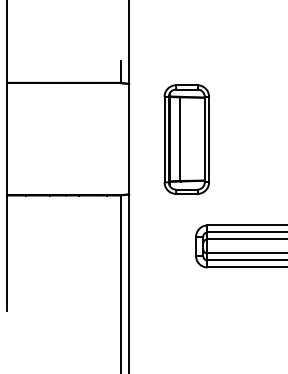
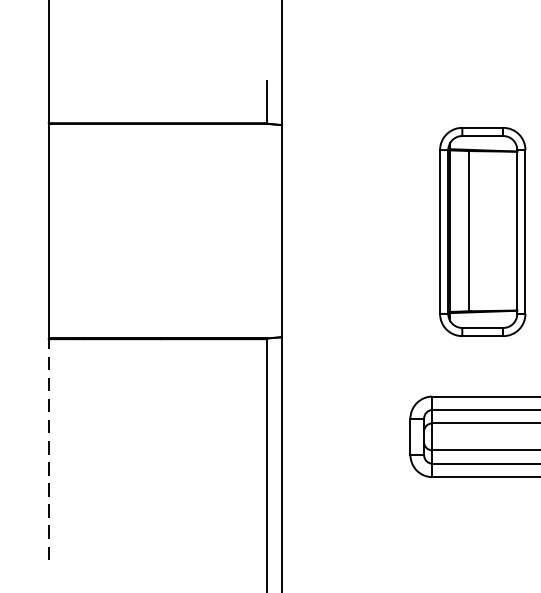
part: (186, 139) -> (482, 231), moved
line: (7, 253) -> (48, 450), solid -> dashed

